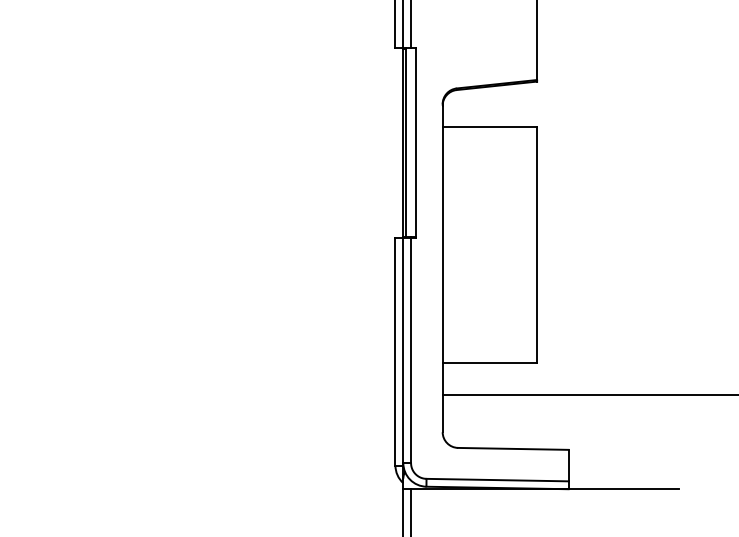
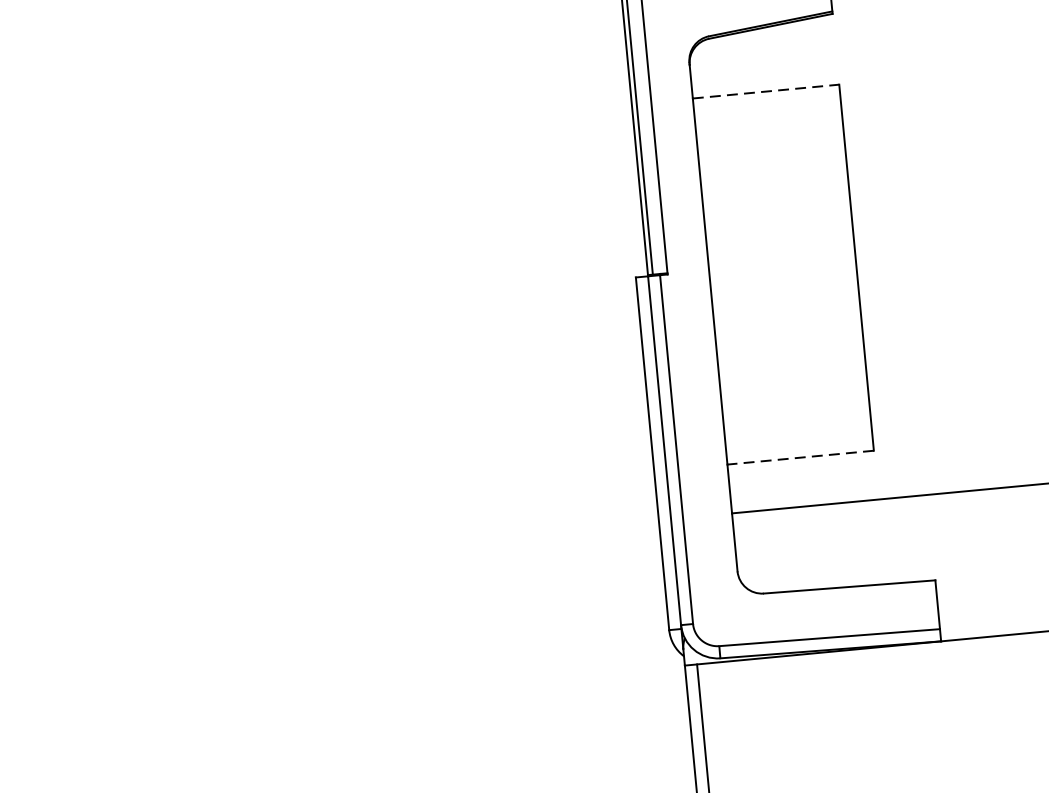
line: (490, 127) -> (767, 91), solid -> dashed
line: (489, 363) -> (800, 458), solid -> dashed

